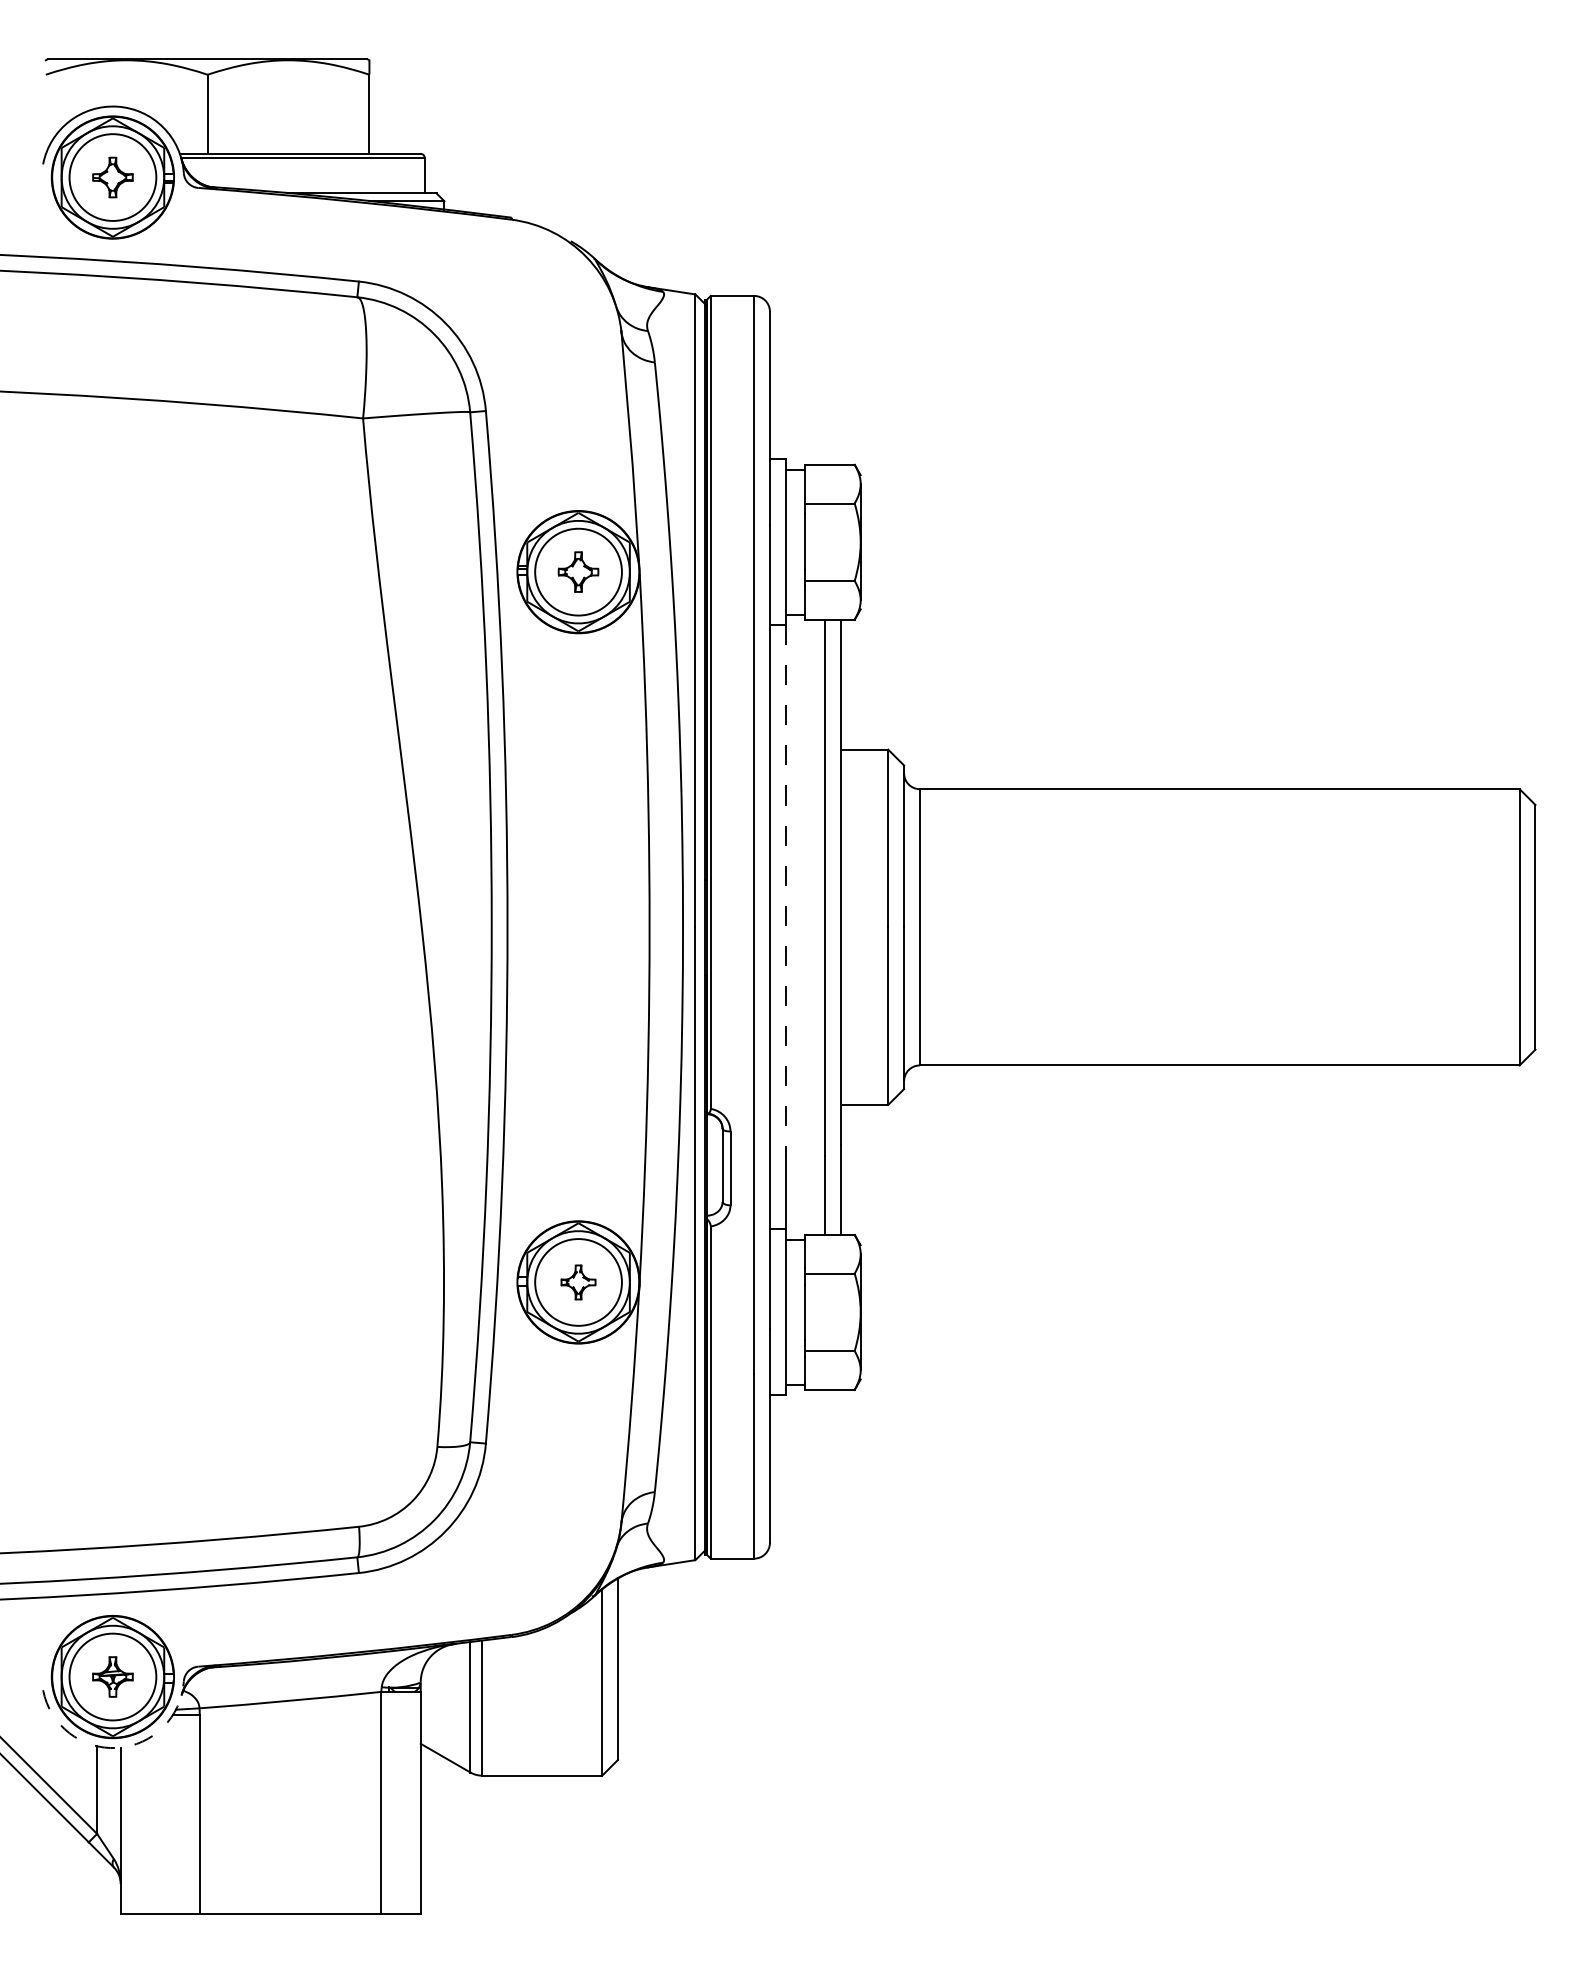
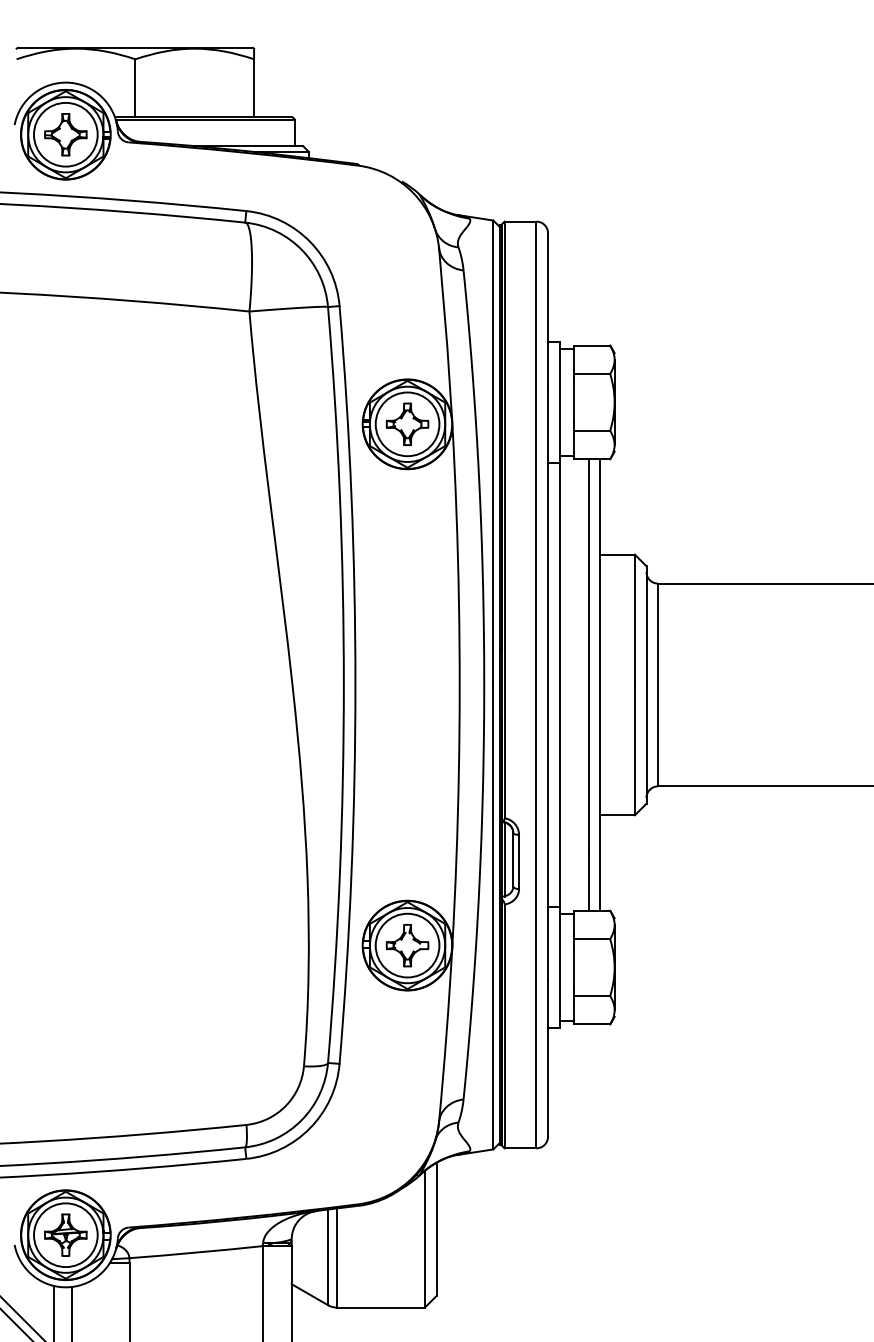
part: (112, 177) -> (65, 134), size x1.43
part: (578, 571) -> (407, 423), size x1.43
line: (785, 891) -> (559, 658), dashed -> solid
line: (710, 1165) -> (504, 859), added
part: (578, 1282) -> (407, 945), size x1.67
part: (112, 1676) -> (65, 1234), size x1.43
arc: (117, 1747) -> (69, 1286), dashed -> solid

